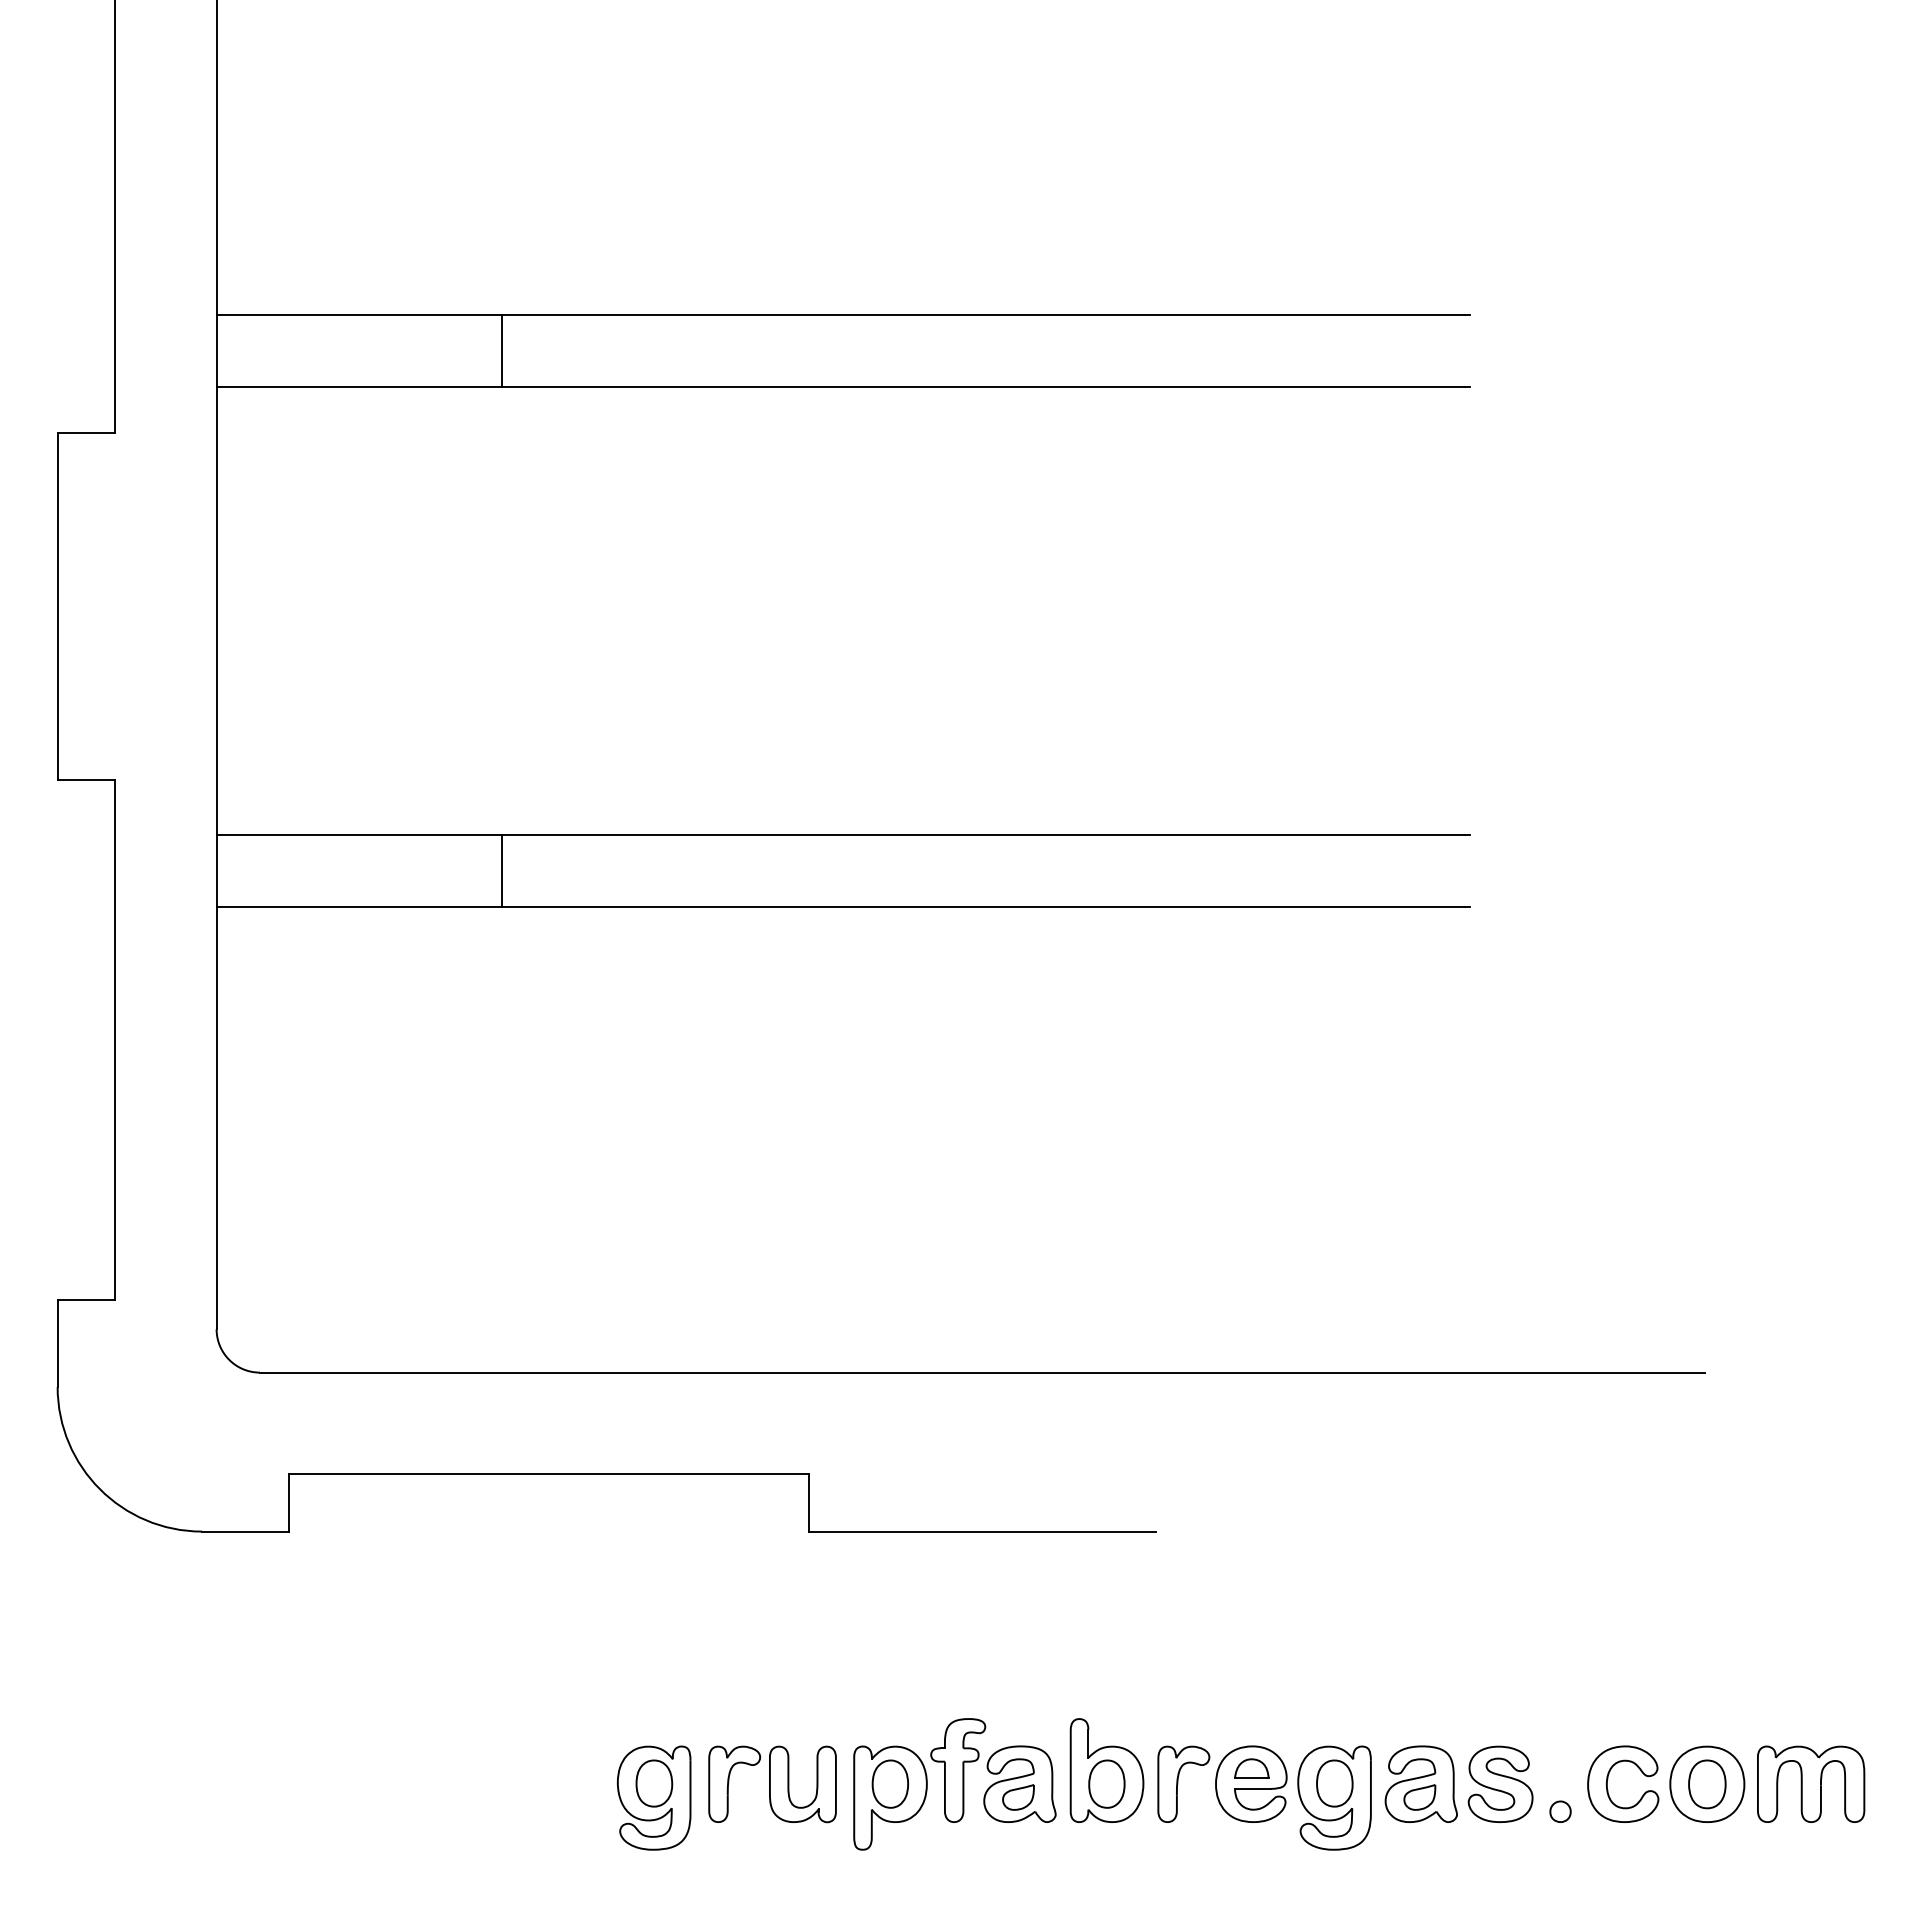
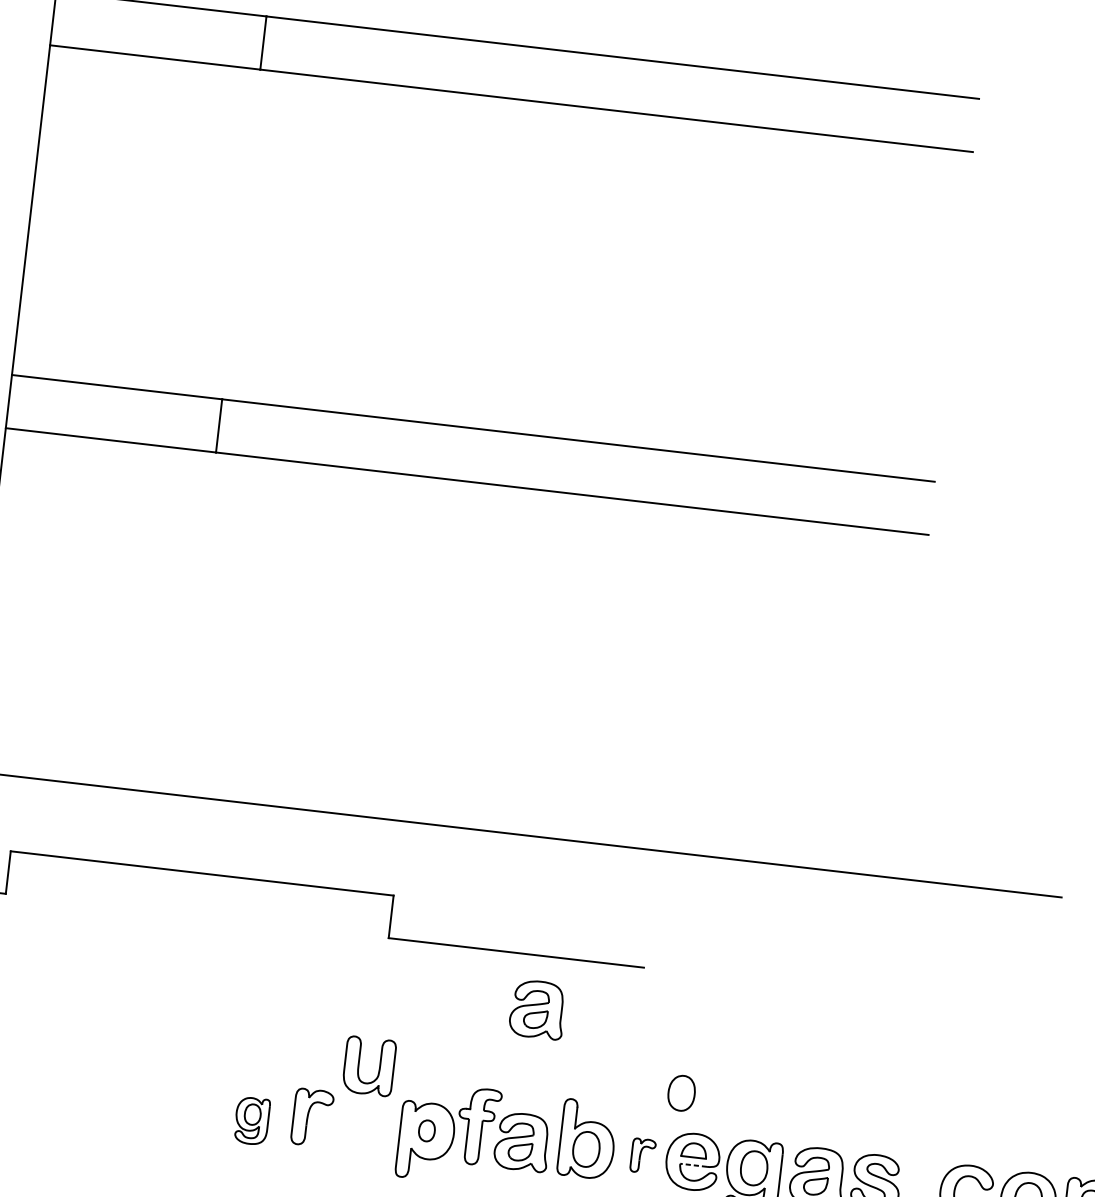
part: (1019, 1603) -> (537, 1008), added
part: (1225, 1693) -> (681, 1092), added
part: (889, 1783) -> (426, 1130), size x0.6
part: (1183, 1783) -> (642, 1155), size x0.6
part: (789, 1784) -> (359, 1065), moved
line: (1252, 1788) -> (693, 1164), solid -> dashed
part: (653, 1797) -> (251, 1120), size x0.6

